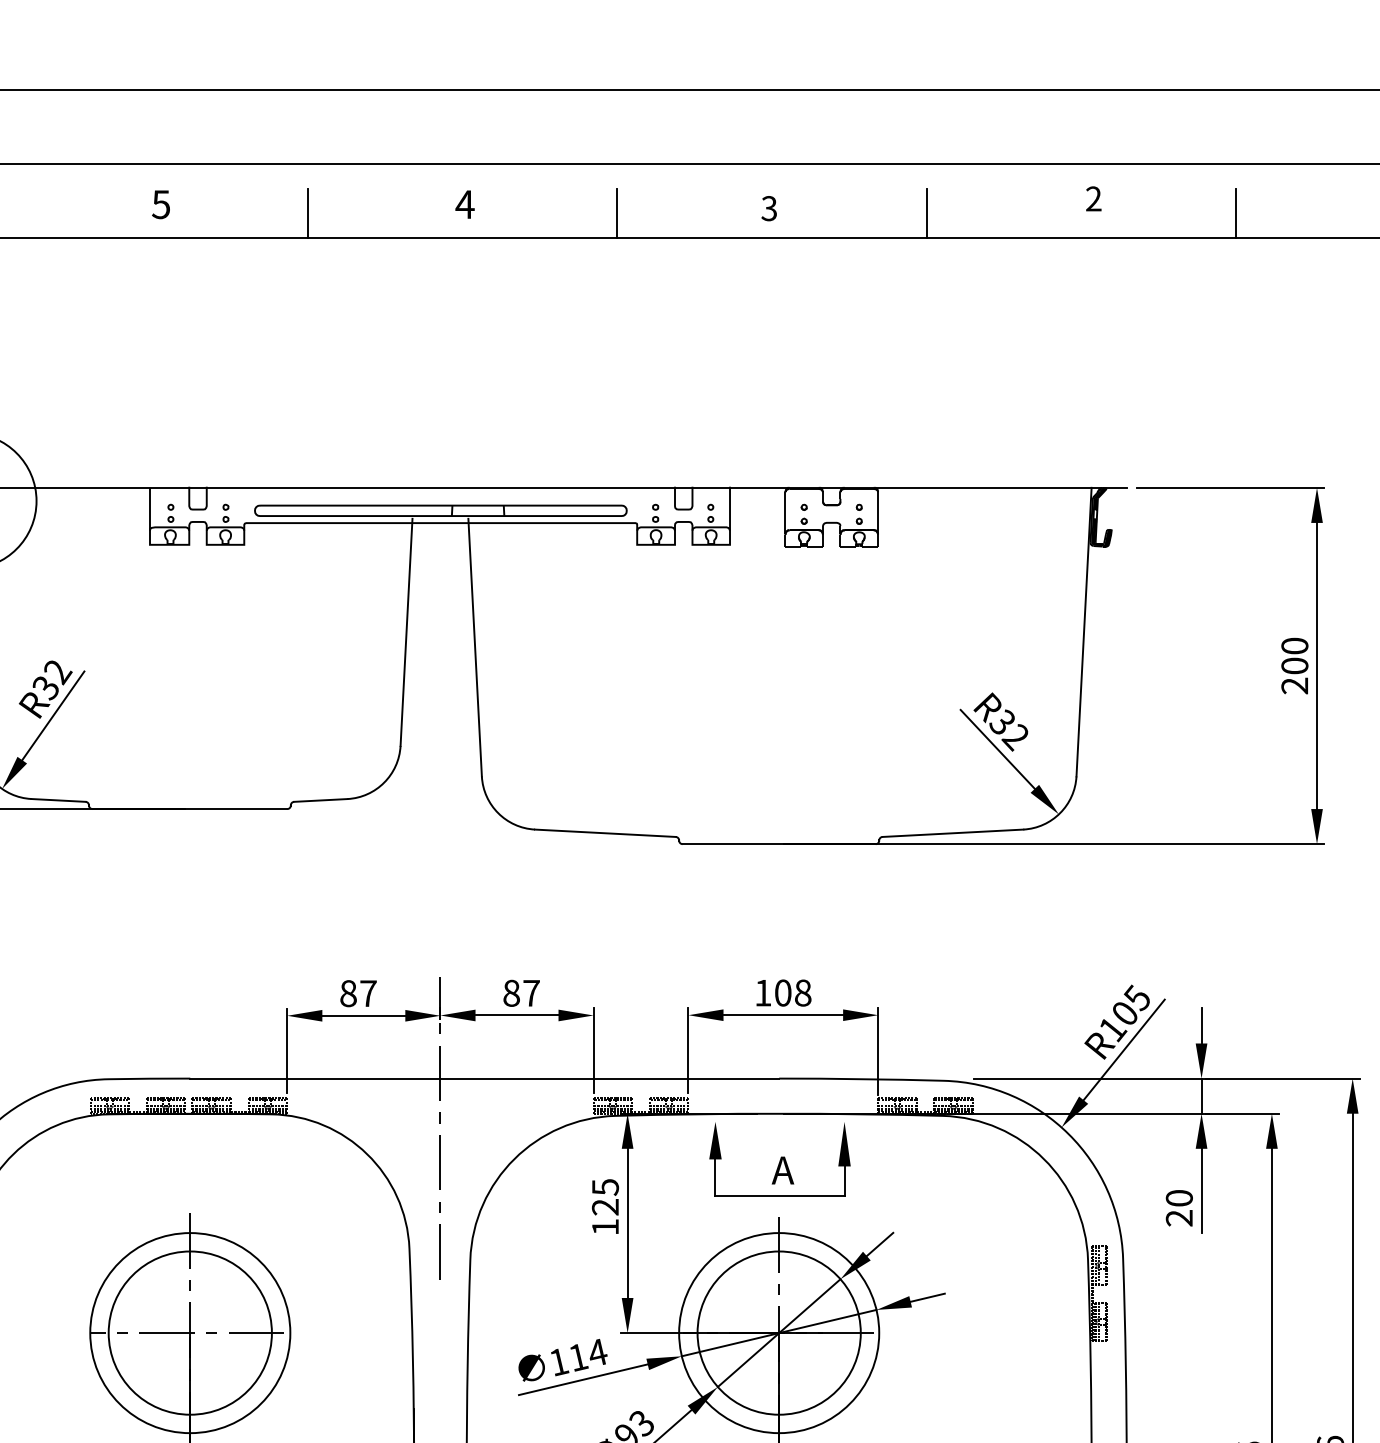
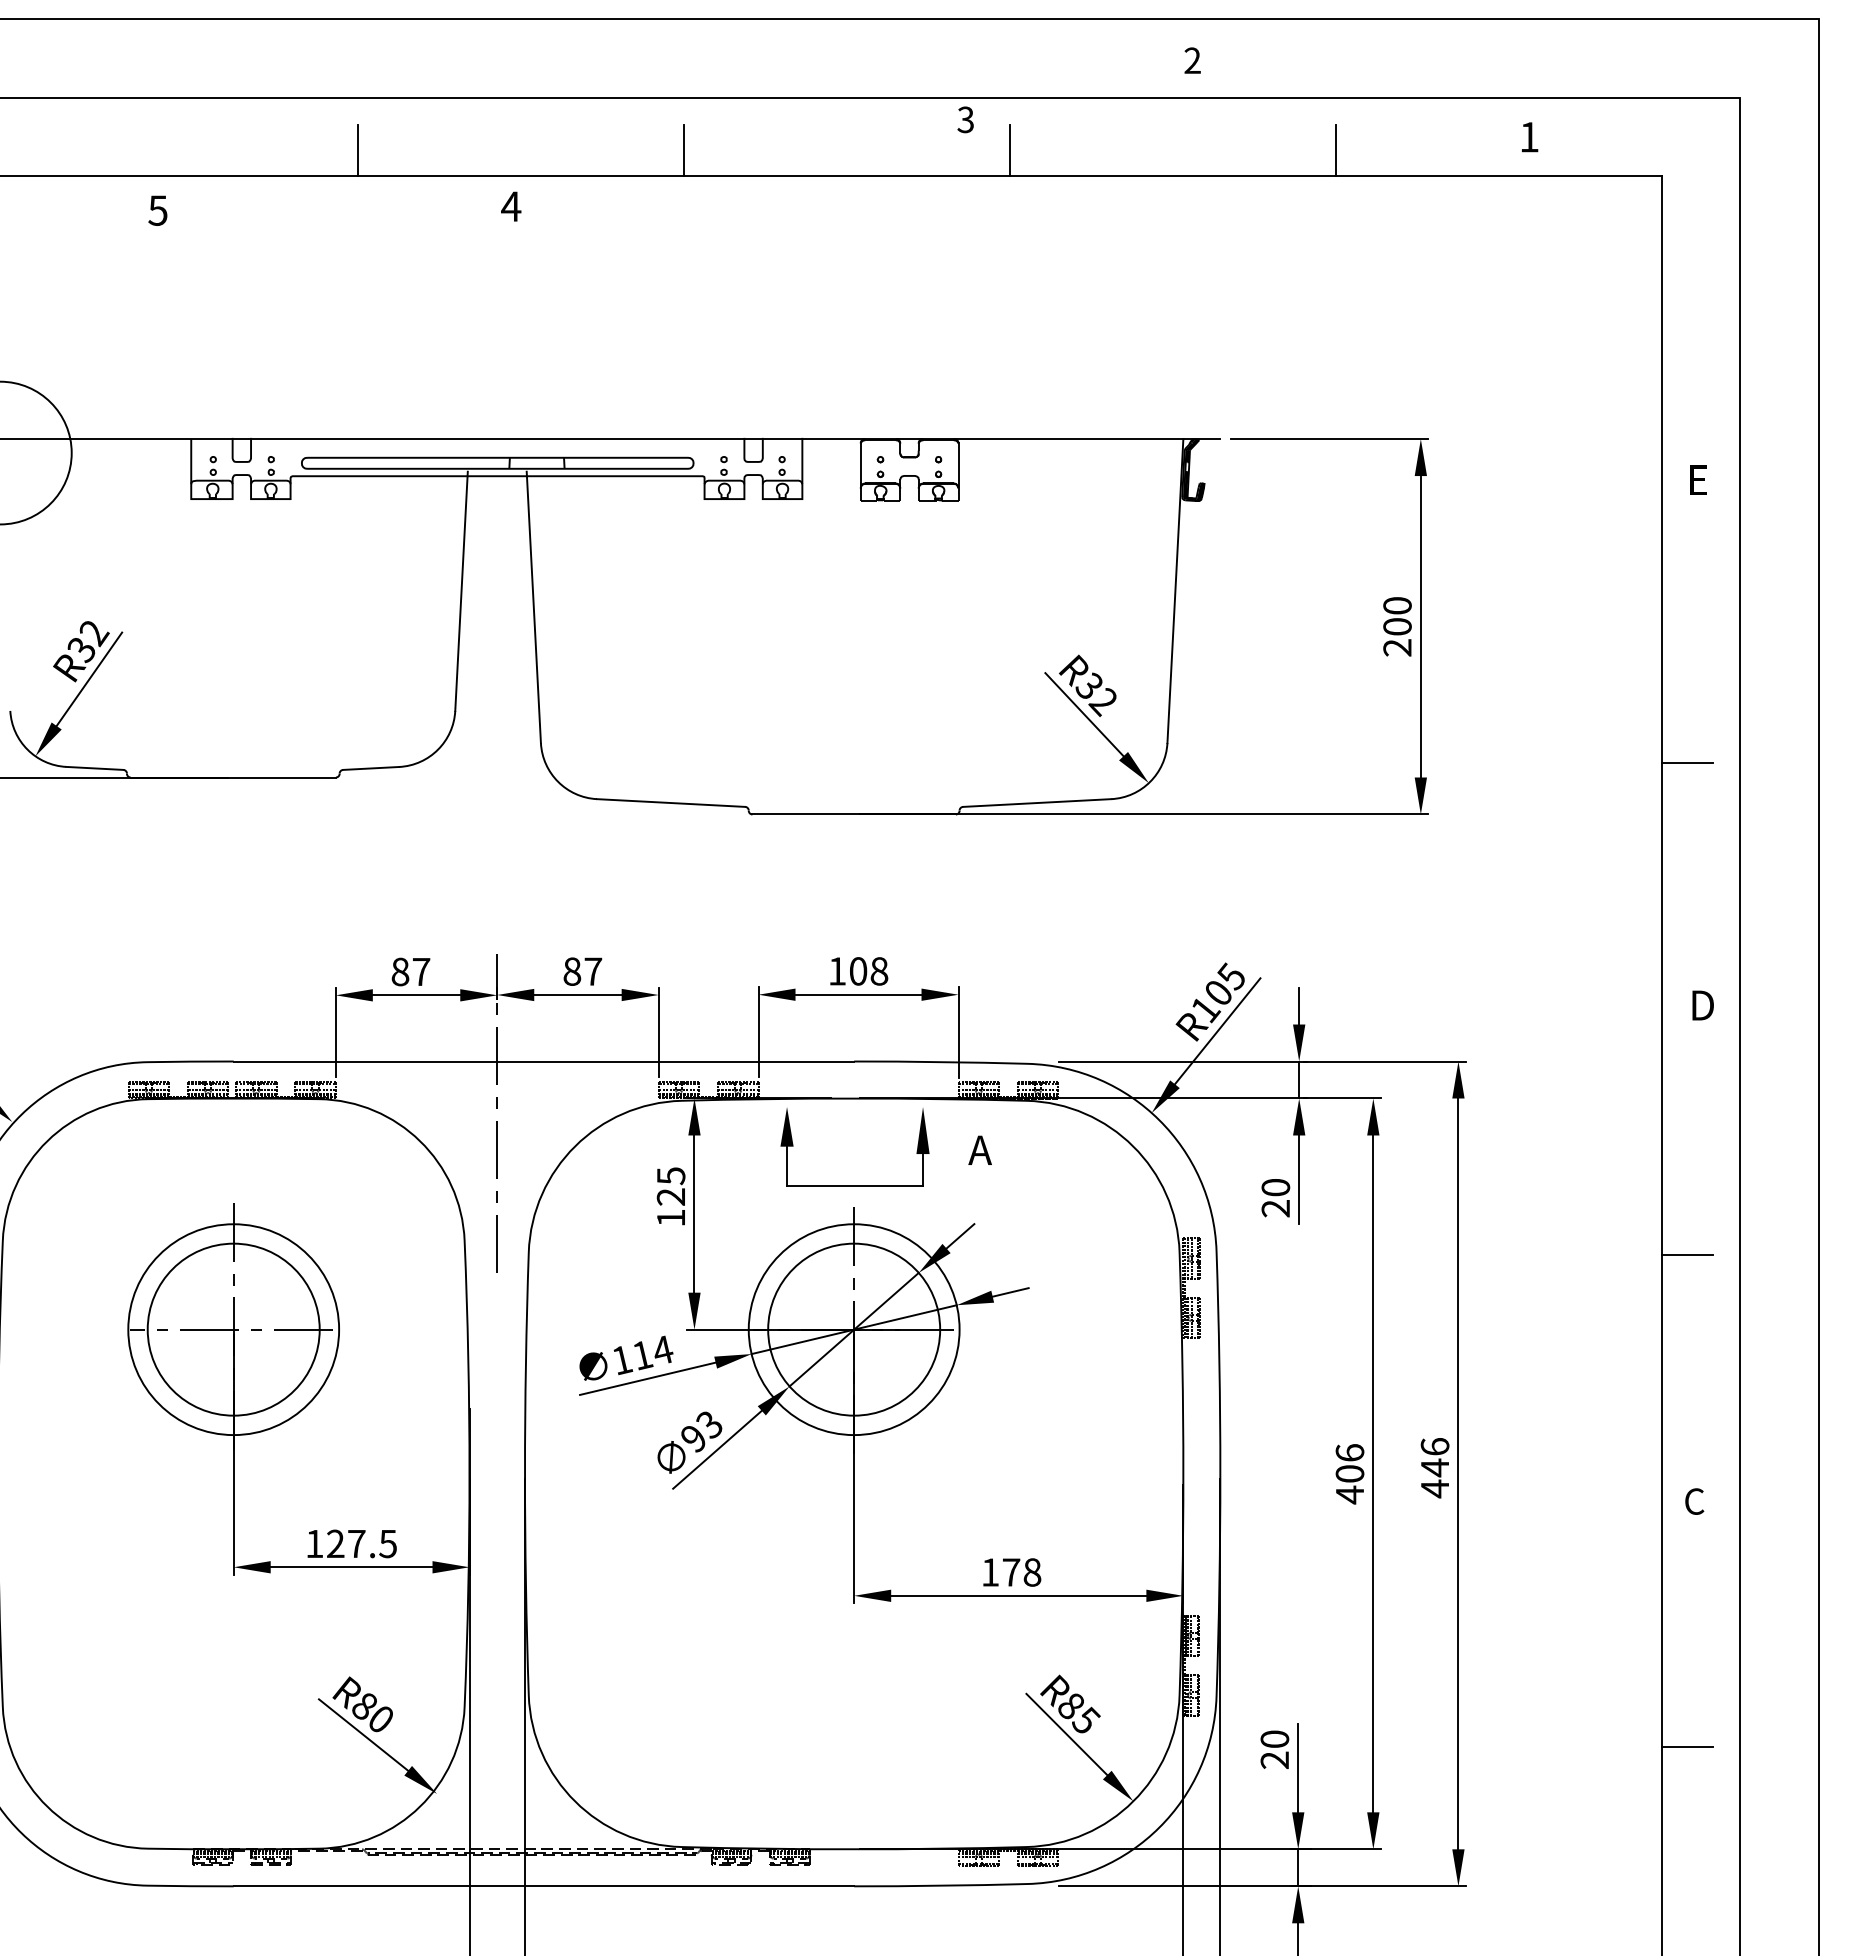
text: (1093, 198) -> (1192, 60), moved
text: (160, 204) -> (157, 210), moved
text: (465, 204) -> (511, 206), moved
text: (769, 208) -> (965, 119), moved
text: (782, 1169) -> (979, 1149), moved

